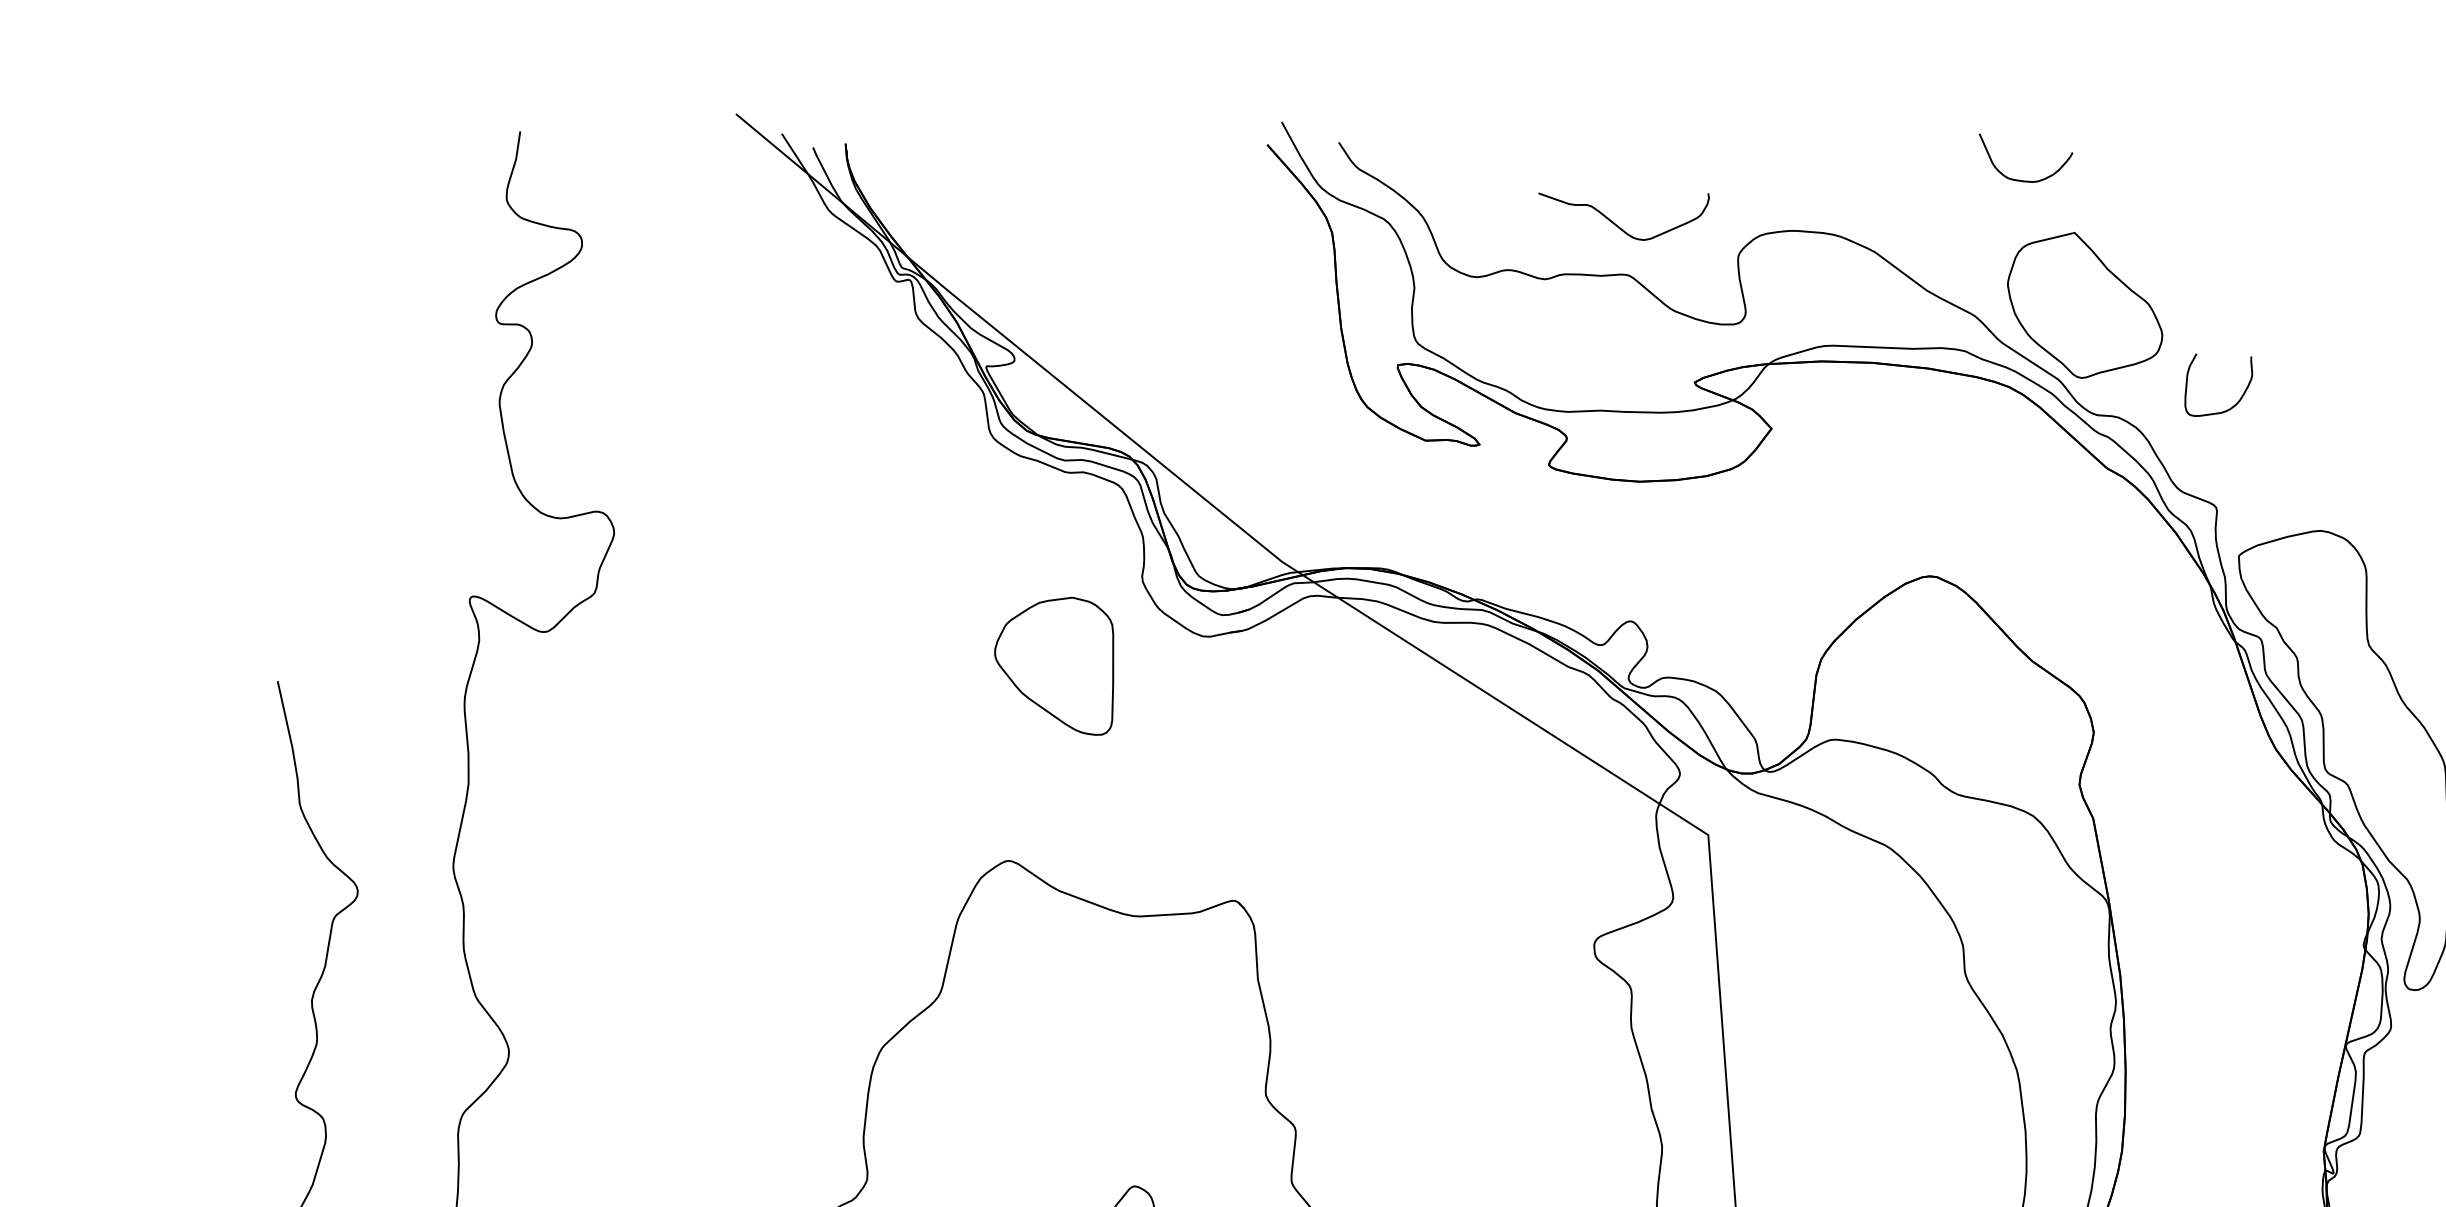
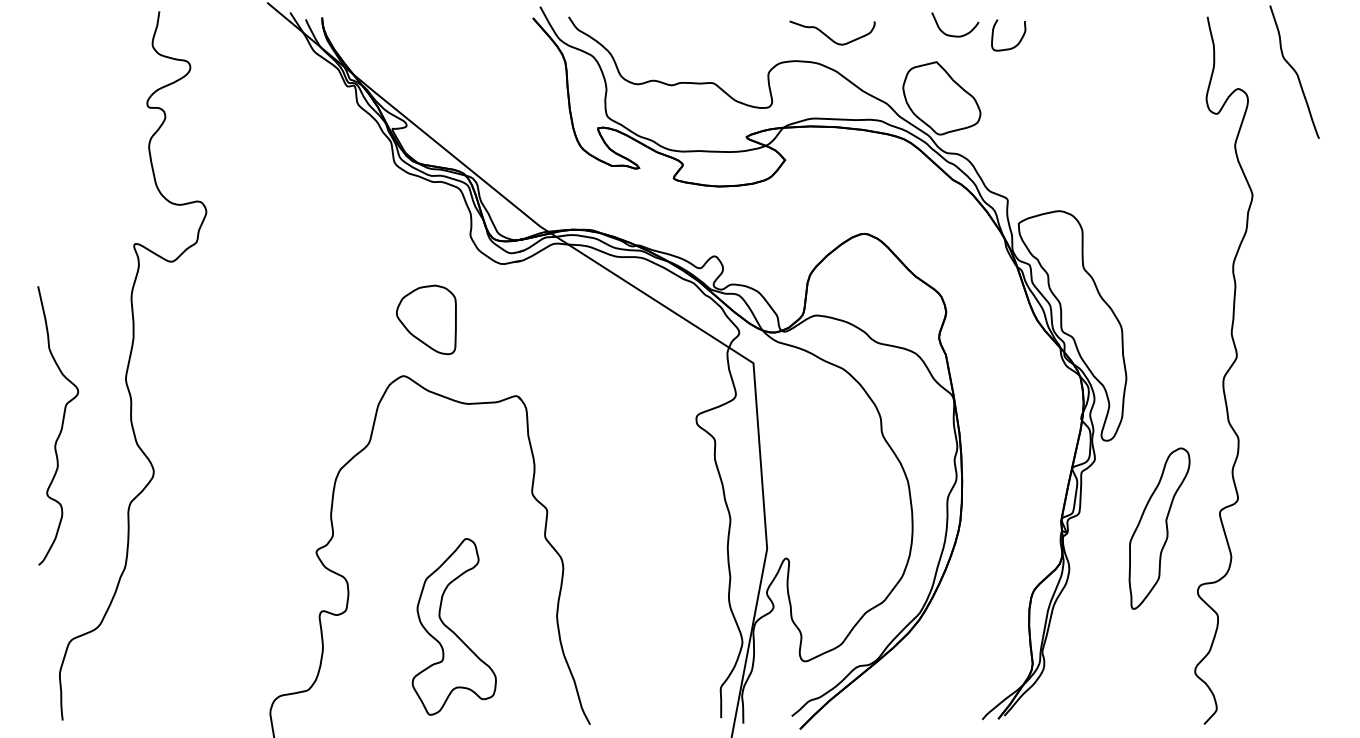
curve: (2026, 179) -> (955, 35), moved
curve: (1618, 223) -> (829, 36), moved
curve: (2236, 401) -> (1017, 43), moved
part: (1054, 665) -> (426, 319), moved

